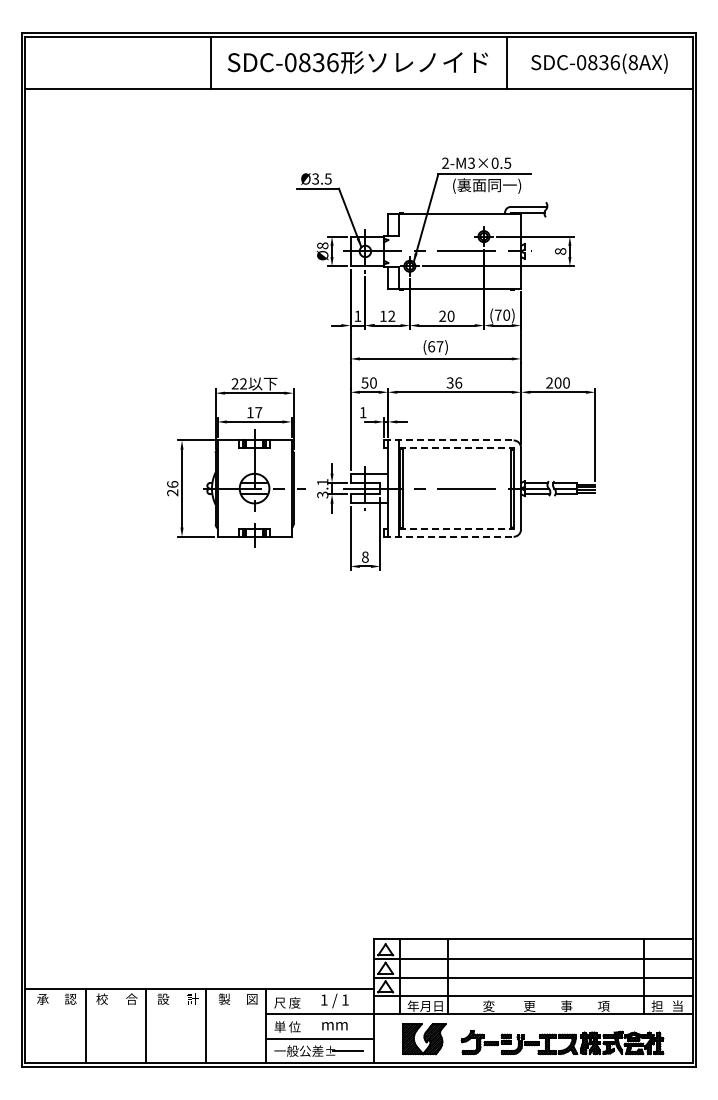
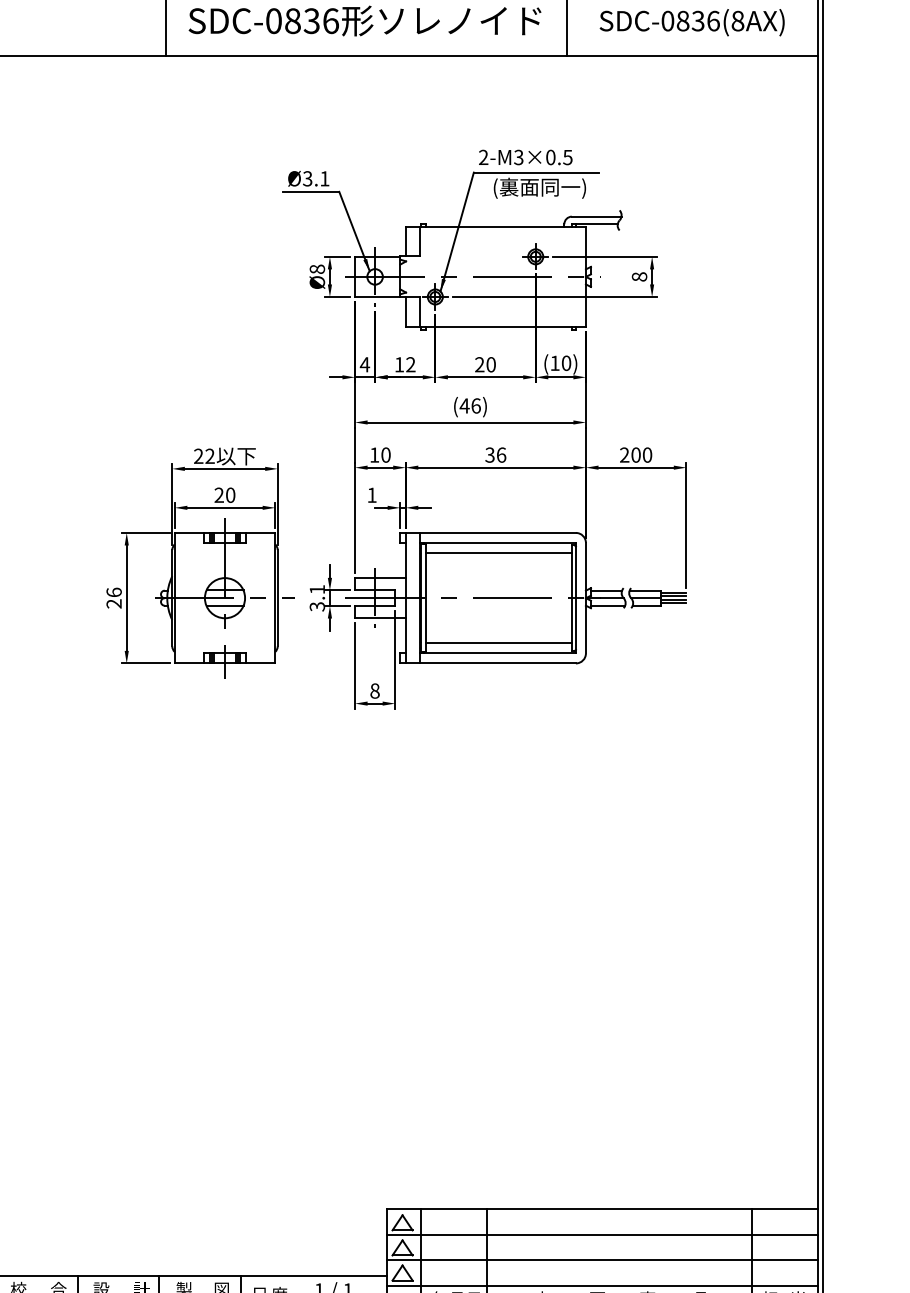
text: (327, 178) -> (323, 178), Ø3.5 -> Ø3.1
text: (497, 314) -> (554, 362), (70) -> (10)
text: (357, 315) -> (364, 363), 1 -> 4
text: (435, 346) -> (470, 405), (67) -> (46)
text: (364, 382) -> (373, 454), 50 -> 10
text: (254, 412) -> (224, 495), 17 -> 20
line: (448, 440) -> (487, 532), dashed -> solid
line: (456, 447) -> (498, 542), dashed -> solid
line: (456, 455) -> (498, 553), added
line: (456, 522) -> (498, 644), added
line: (456, 529) -> (498, 653), dashed -> solid
line: (448, 536) -> (487, 663), dashed -> solid

